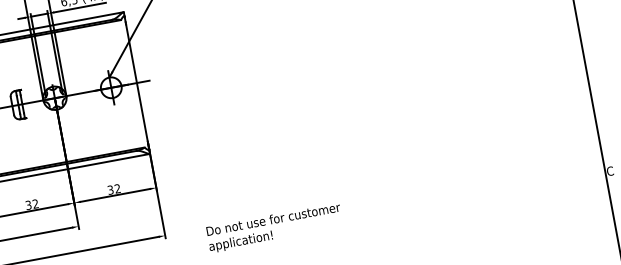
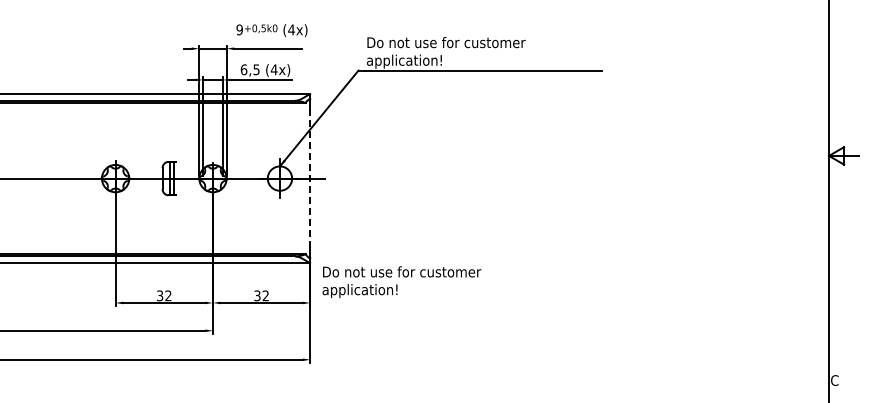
line: (137, 82) -> (310, 178), solid -> dashed
text: (274, 228) -> (401, 282), moved

